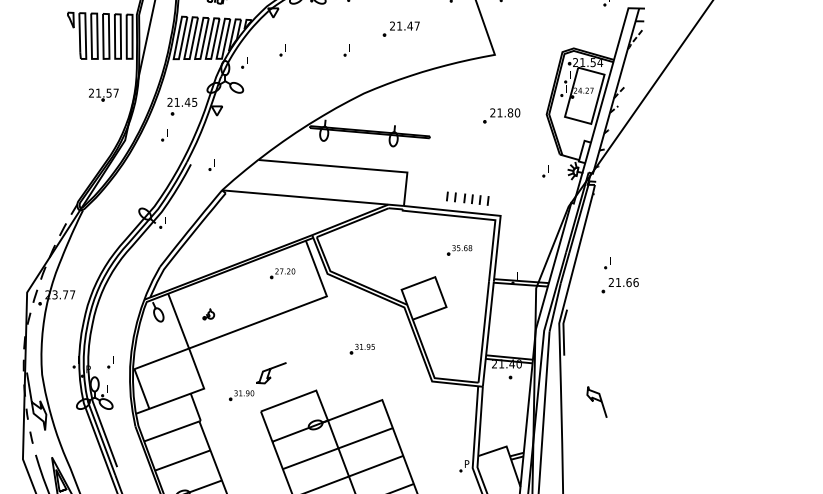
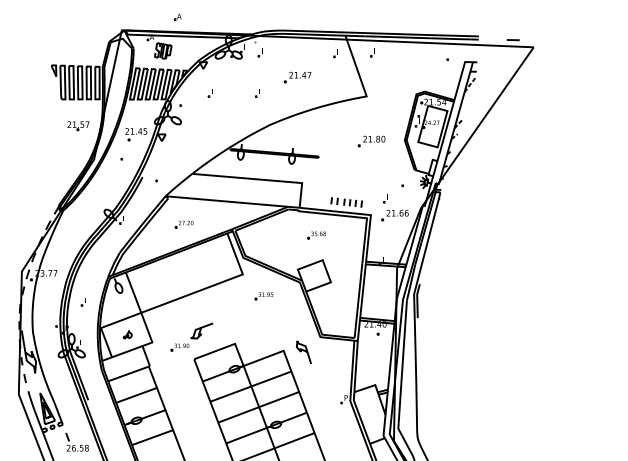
part: (459, 250) -> (316, 235), moved
part: (281, 273) -> (183, 224), moved
part: (619, 274) -> (394, 207), moved
part: (208, 314) -> (127, 334), moved
part: (361, 349) -> (263, 296), moved
part: (109, 362) -> (82, 302), moved
curve: (596, 400) -> (303, 351), moved

